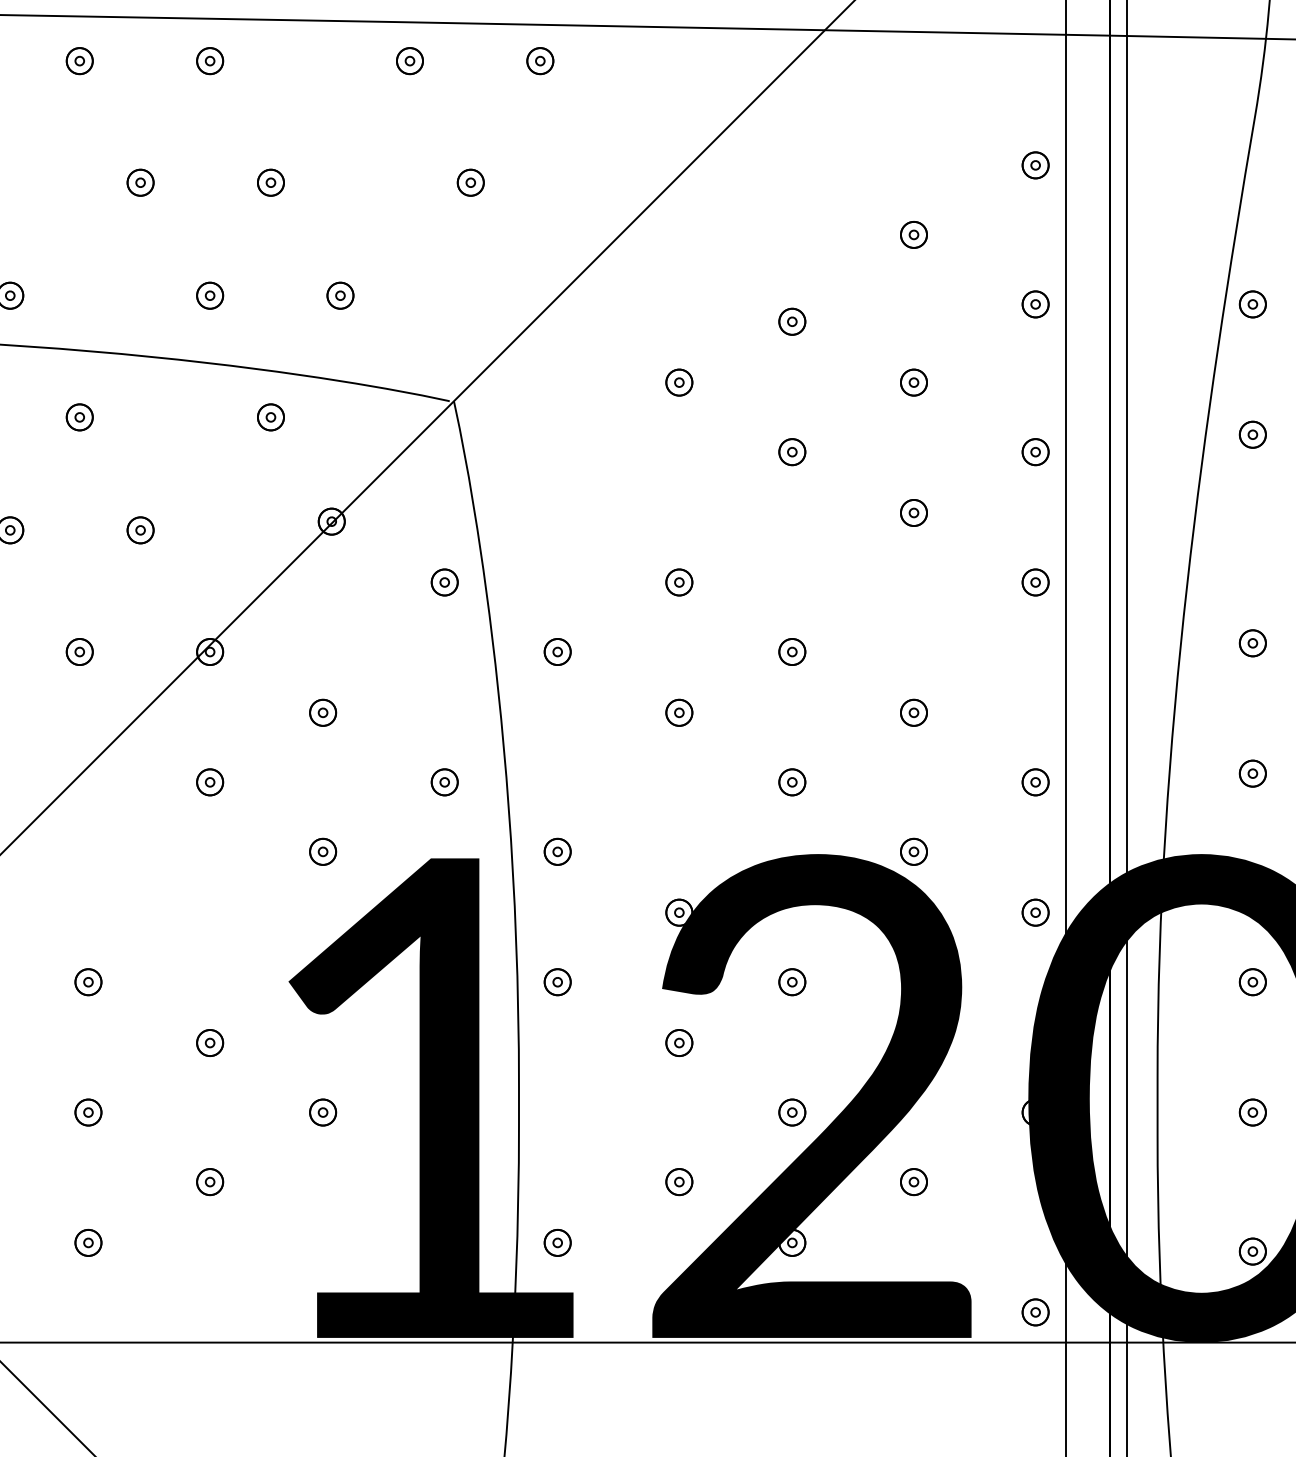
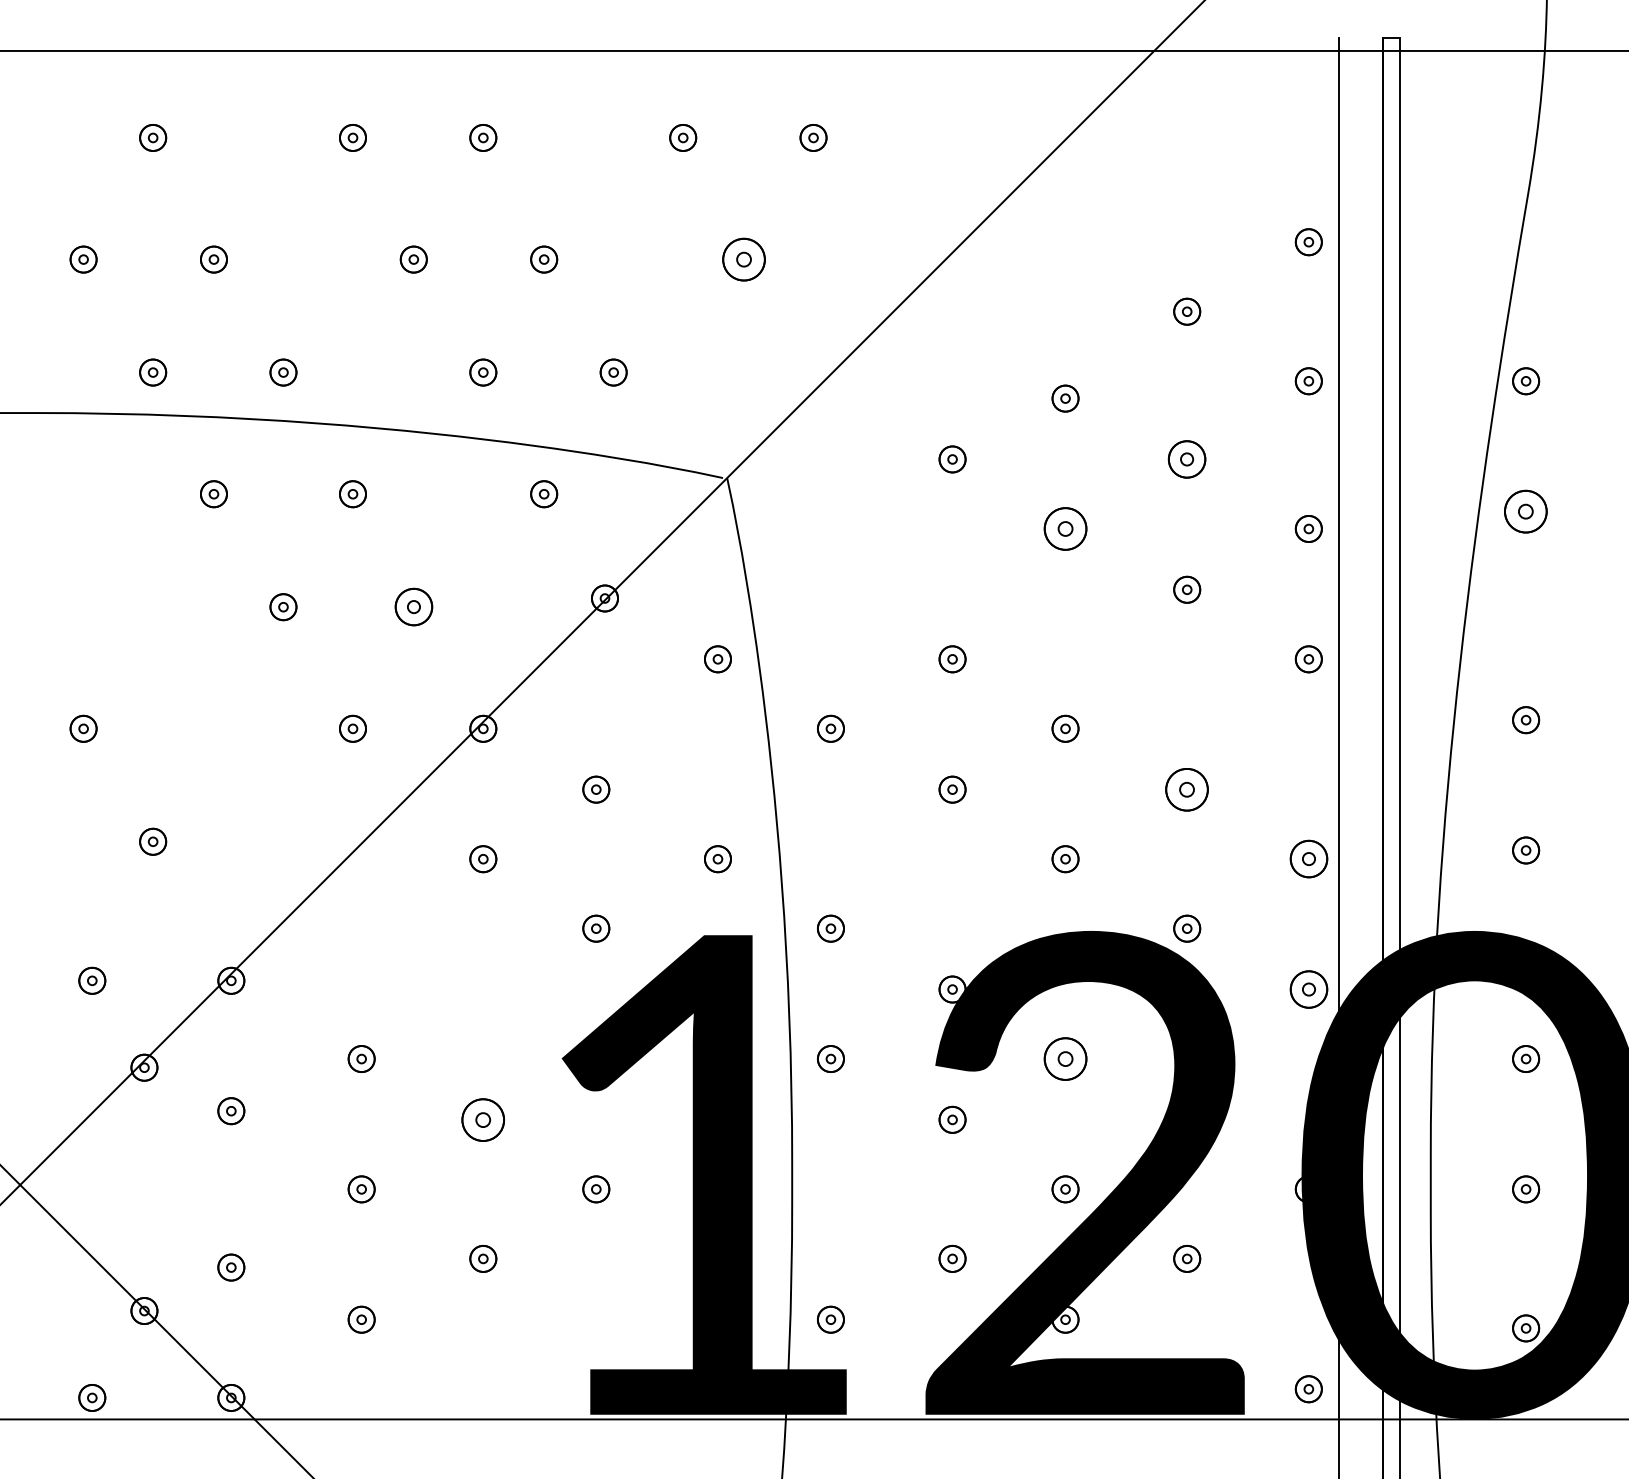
part: (470, 182) -> (743, 259), size x1.6
part: (914, 382) -> (1187, 459), size x1.4
part: (1253, 434) -> (1526, 511), size x1.6
part: (792, 451) -> (1065, 528), size x1.6
part: (140, 530) -> (413, 607), size x1.4
part: (914, 712) -> (1187, 789), size x1.6
part: (1035, 782) -> (1308, 859), size x1.4
part: (1035, 912) -> (1308, 989), size x1.4
part: (792, 981) -> (1065, 1058), size x1.6
part: (210, 1042) -> (483, 1119), size x1.6

